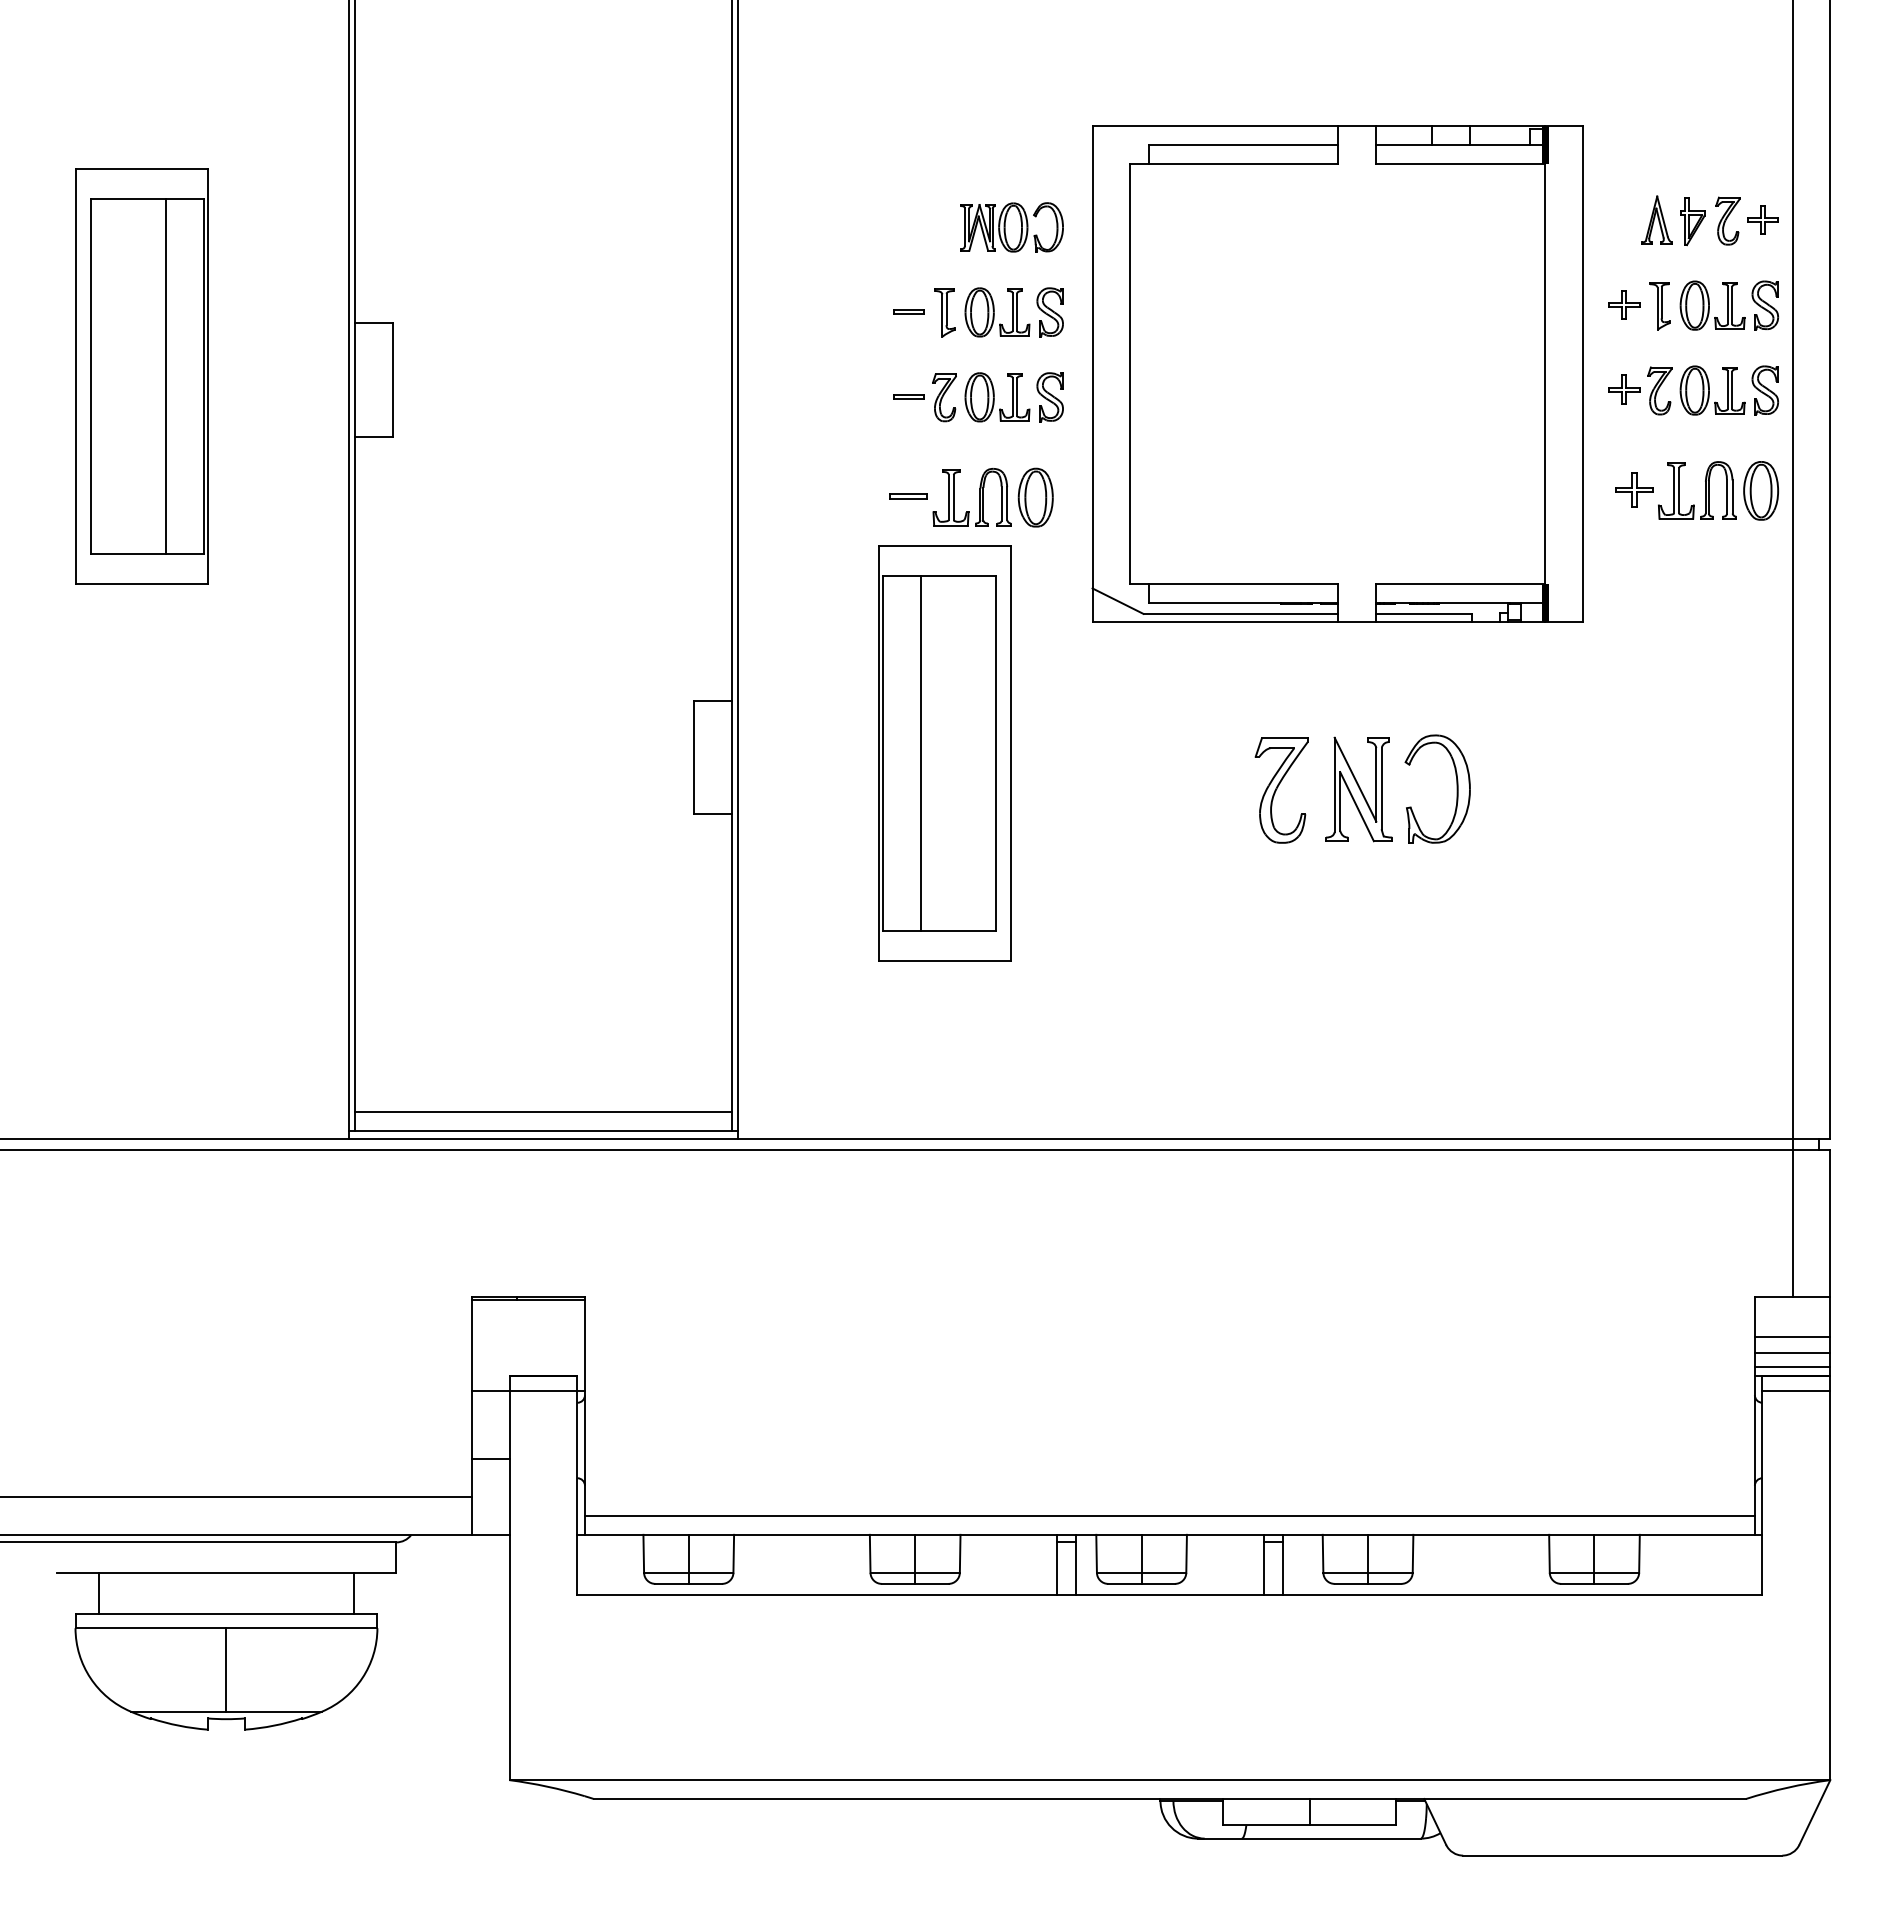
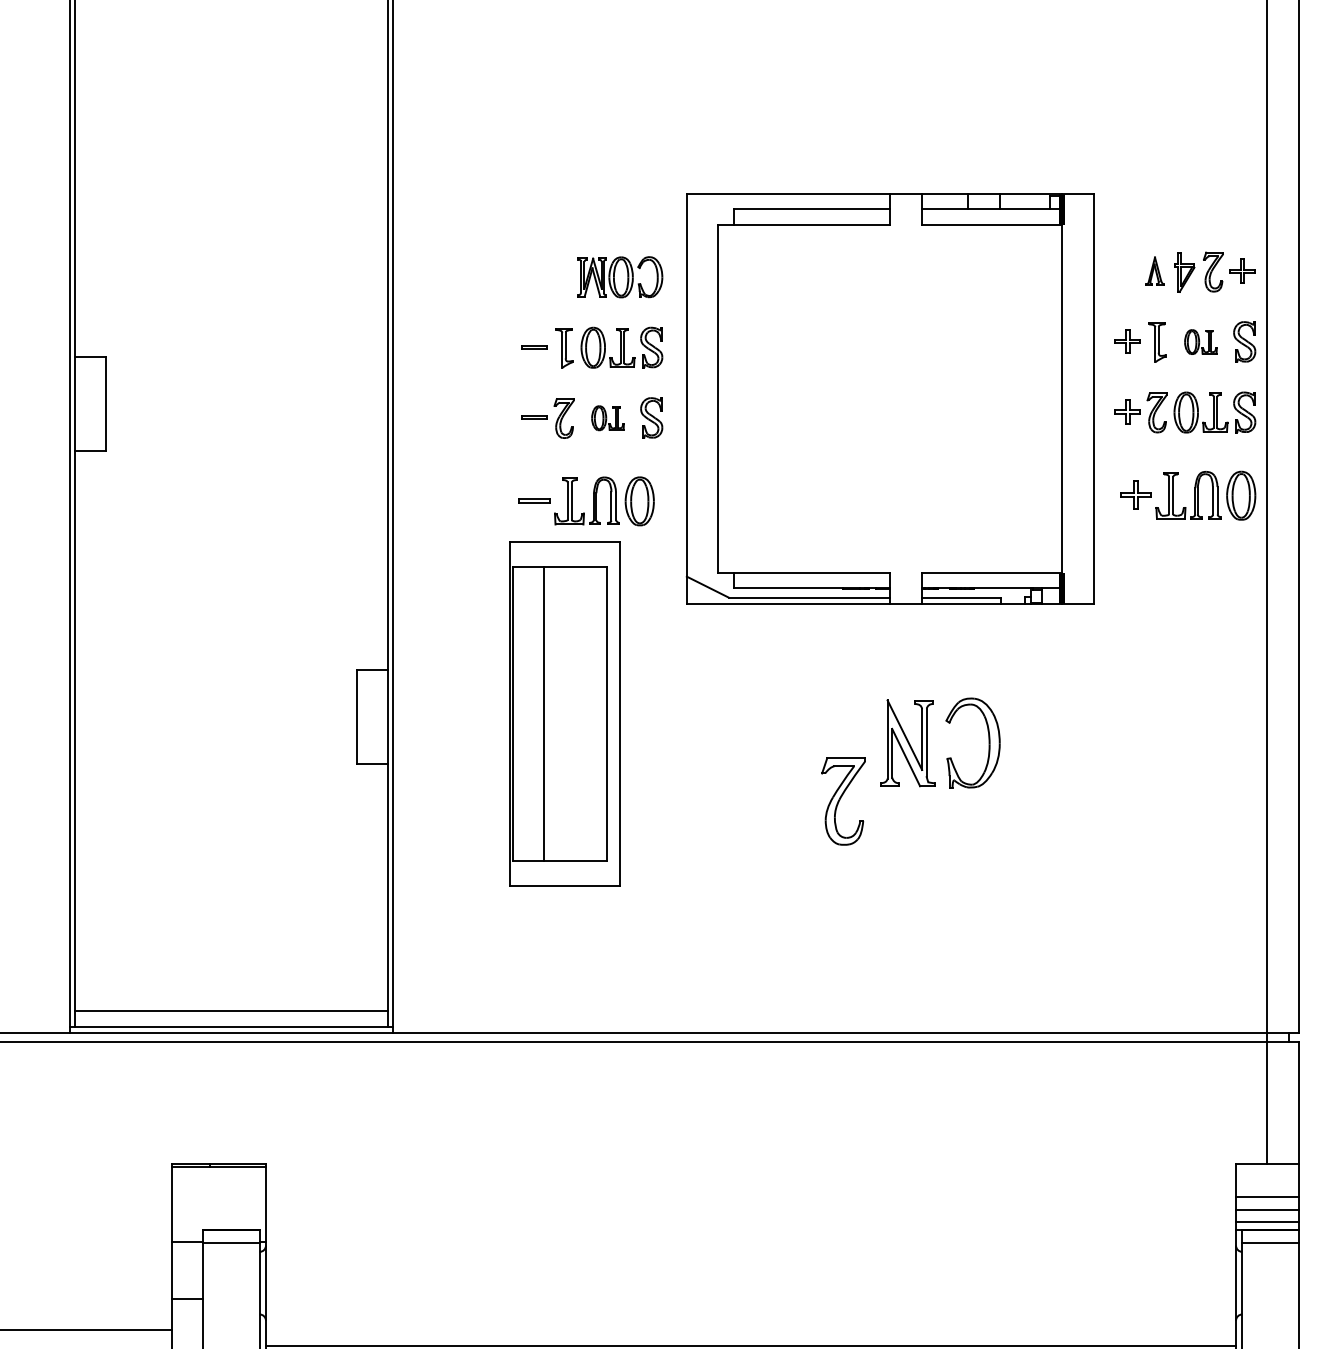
part: (1656, 219) -> (1154, 270), size x0.7
part: (1712, 305) -> (1200, 342), size x0.6
part: (997, 397) -> (608, 418), size x0.6
part: (1281, 790) -> (843, 801), moved

